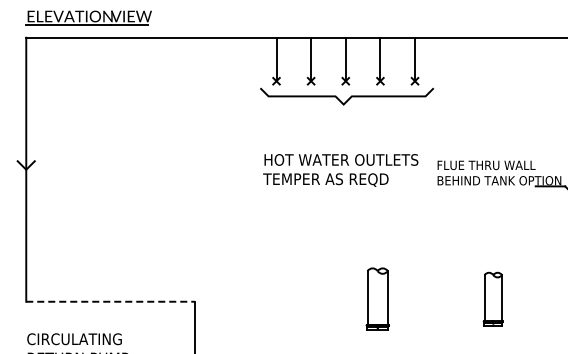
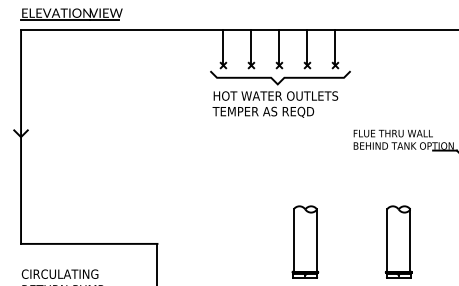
text: (340, 170) -> (275, 104), moved
part: (377, 298) -> (305, 241), size x1.43
part: (493, 298) -> (398, 241), size x1.67
line: (111, 301) -> (89, 243), dashed -> solid

